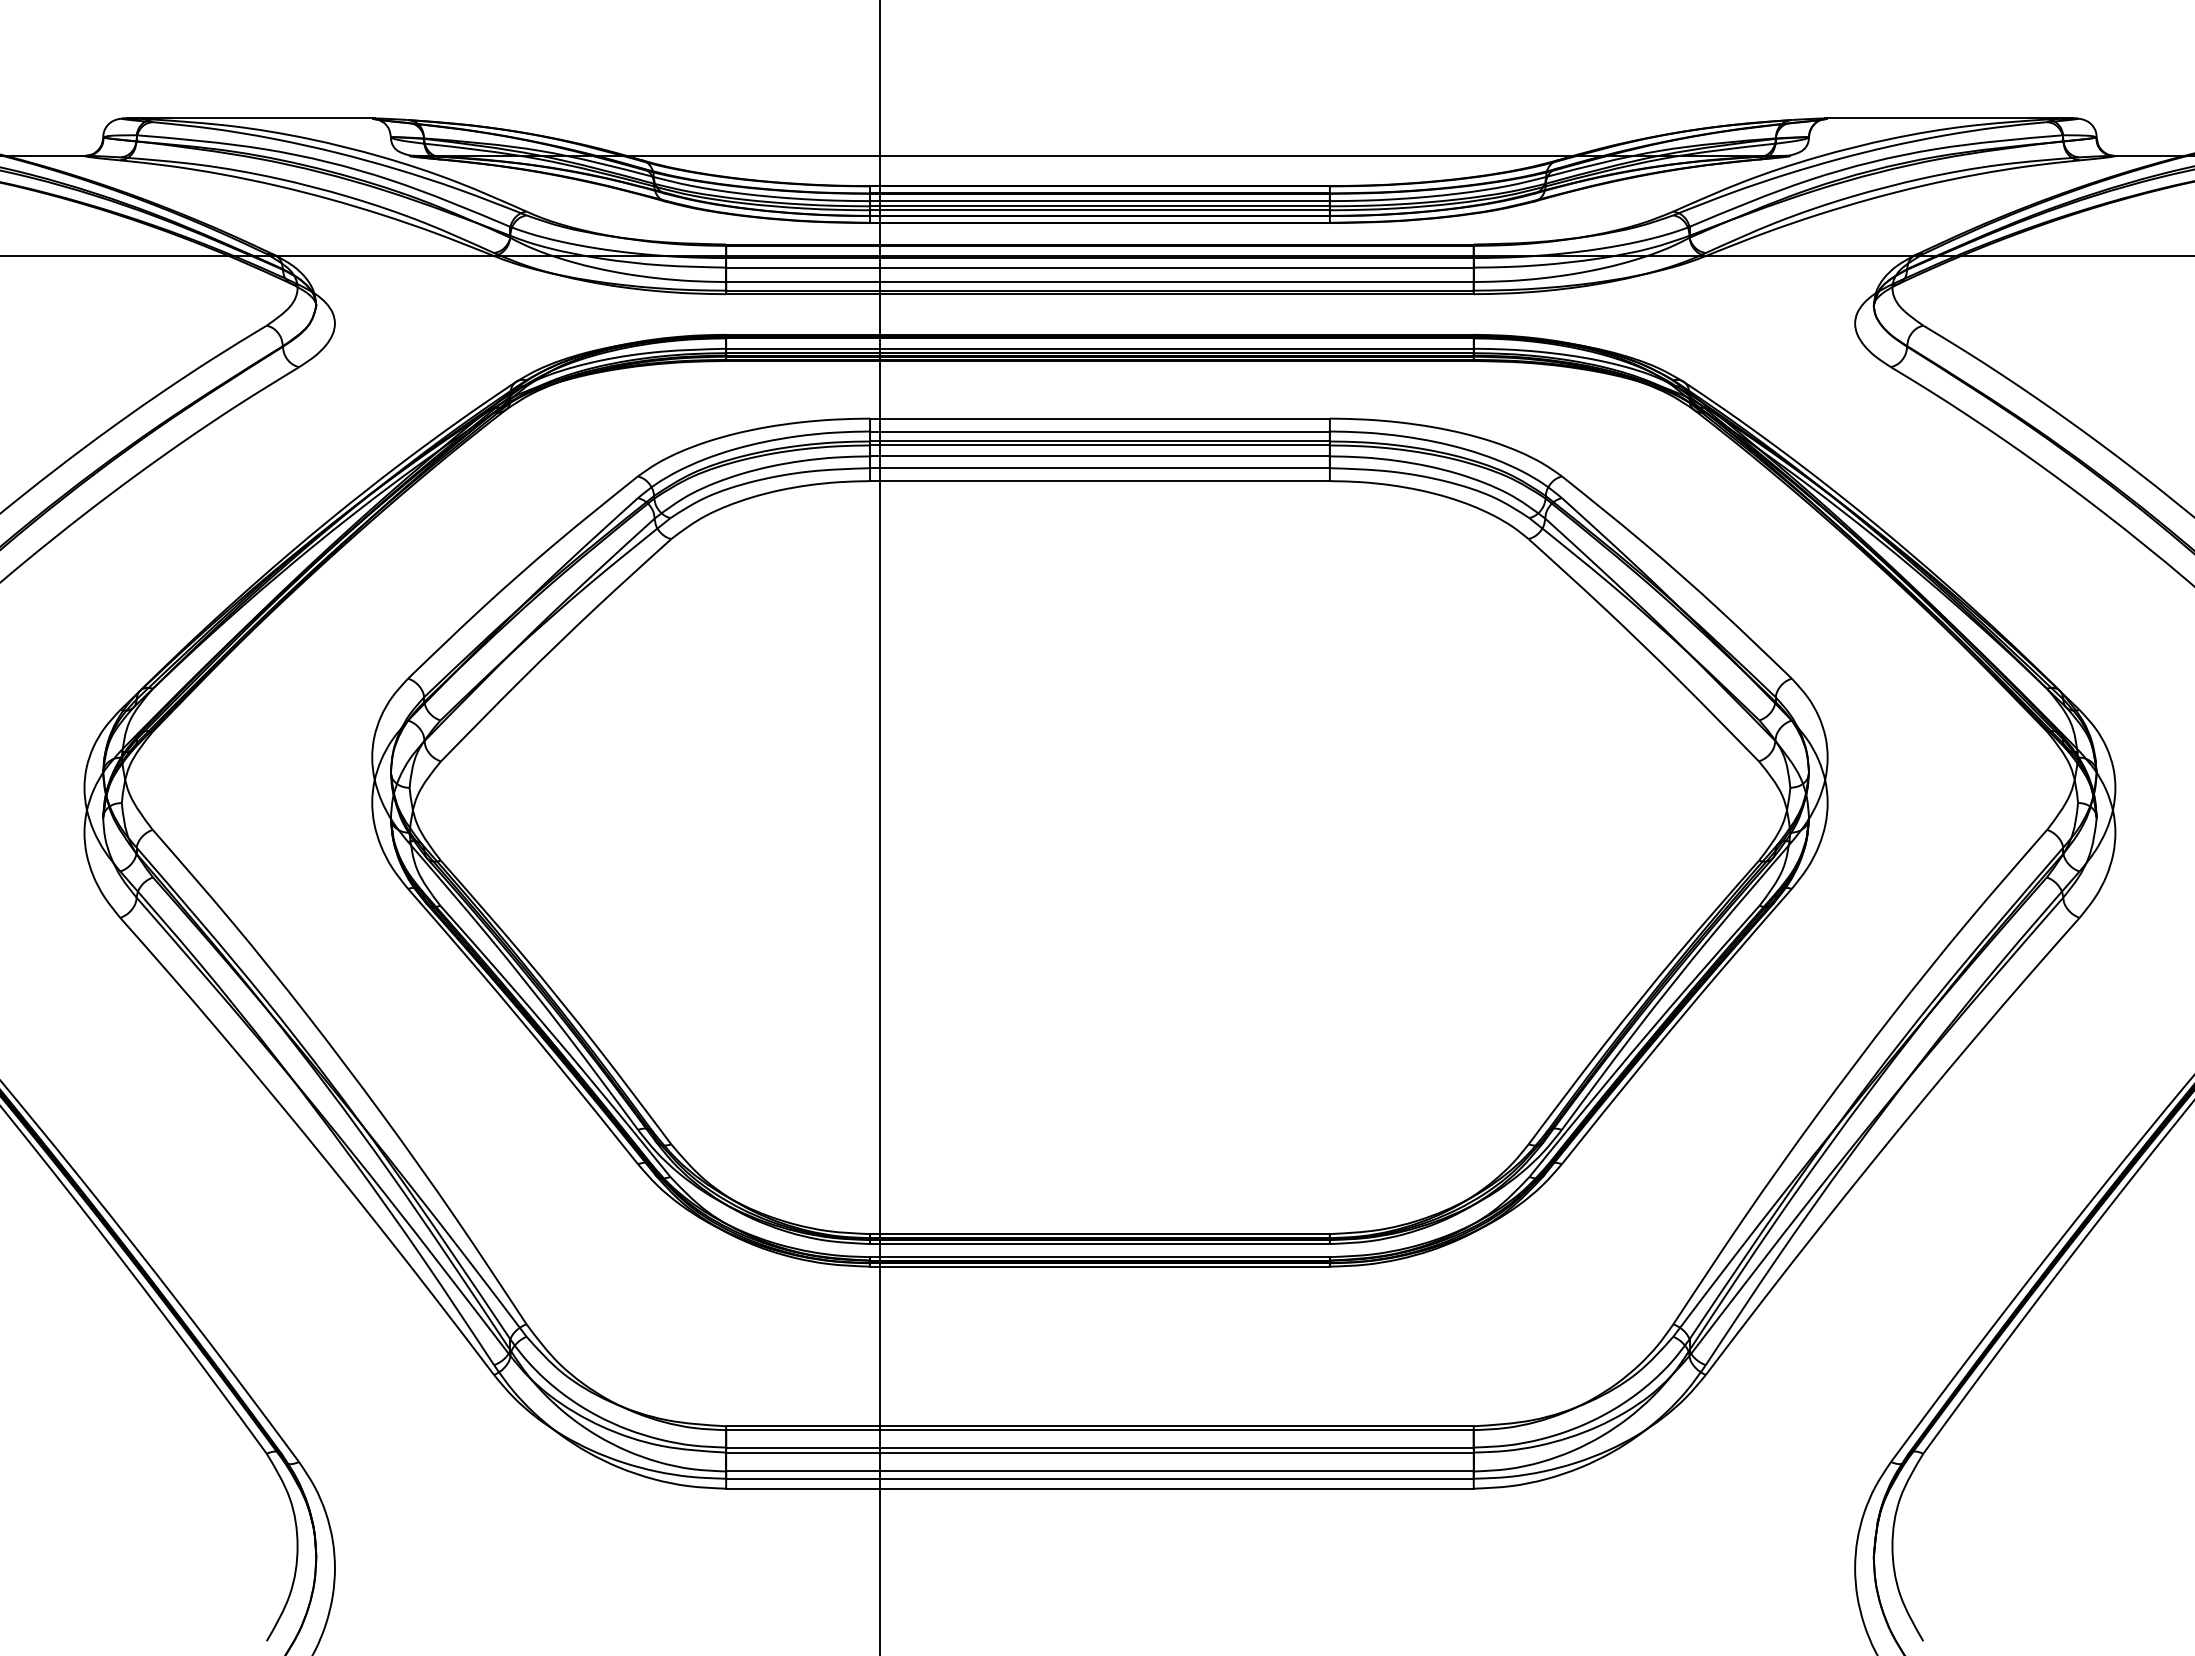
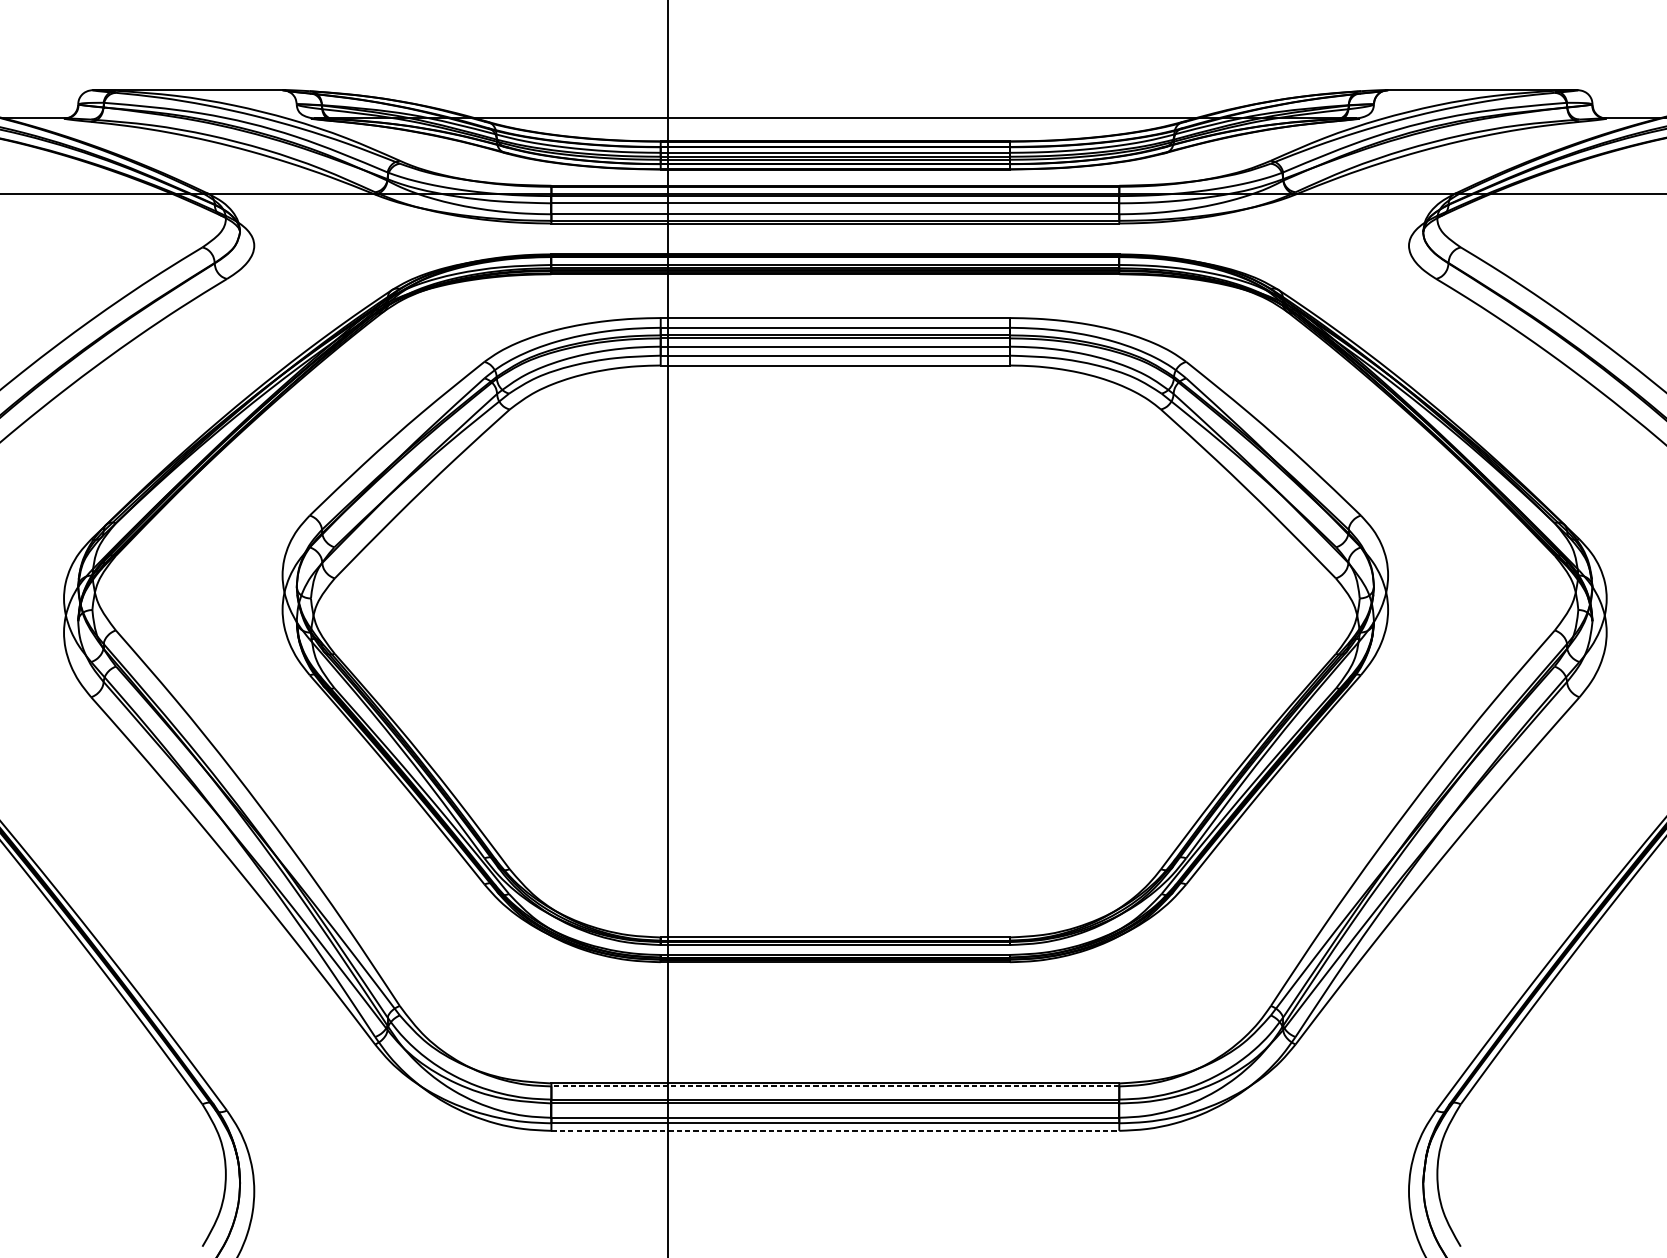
line: (1099, 1430) -> (835, 1086), solid -> dashed
line: (1099, 1488) -> (835, 1130), solid -> dashed

